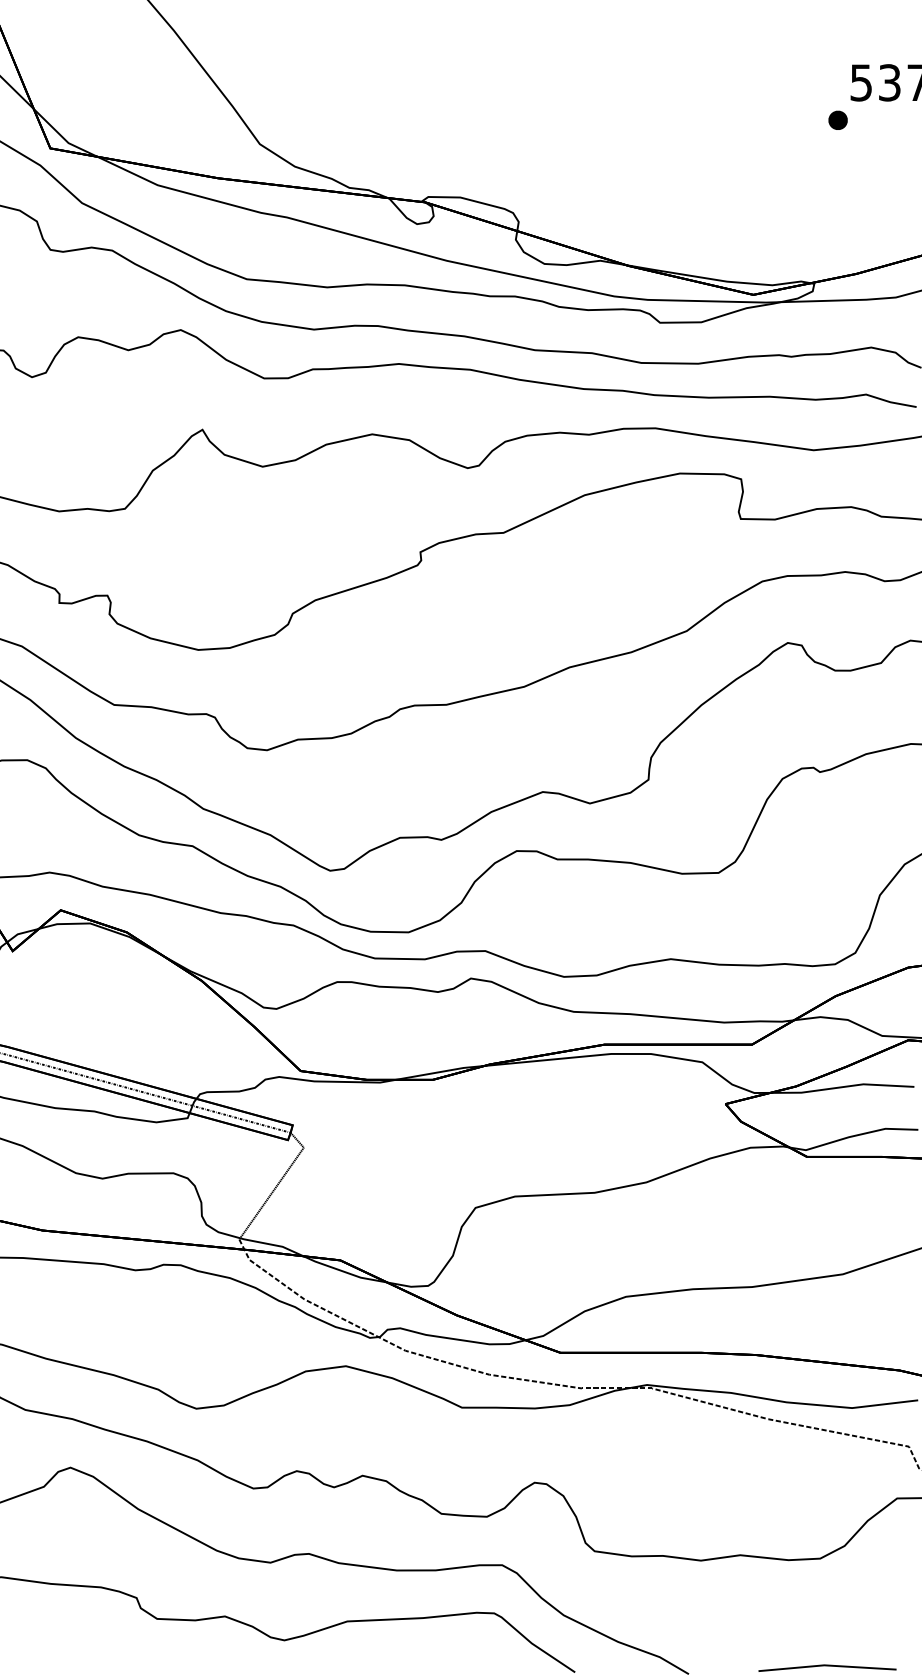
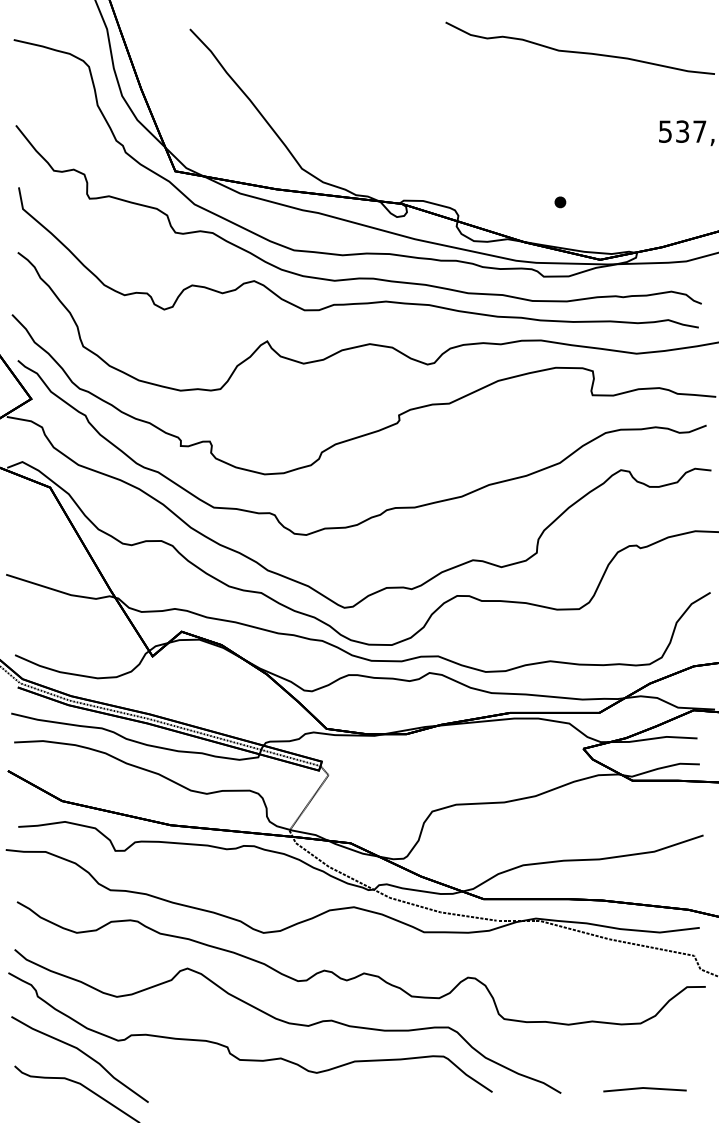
part: (838, 120) -> (560, 202), moved

